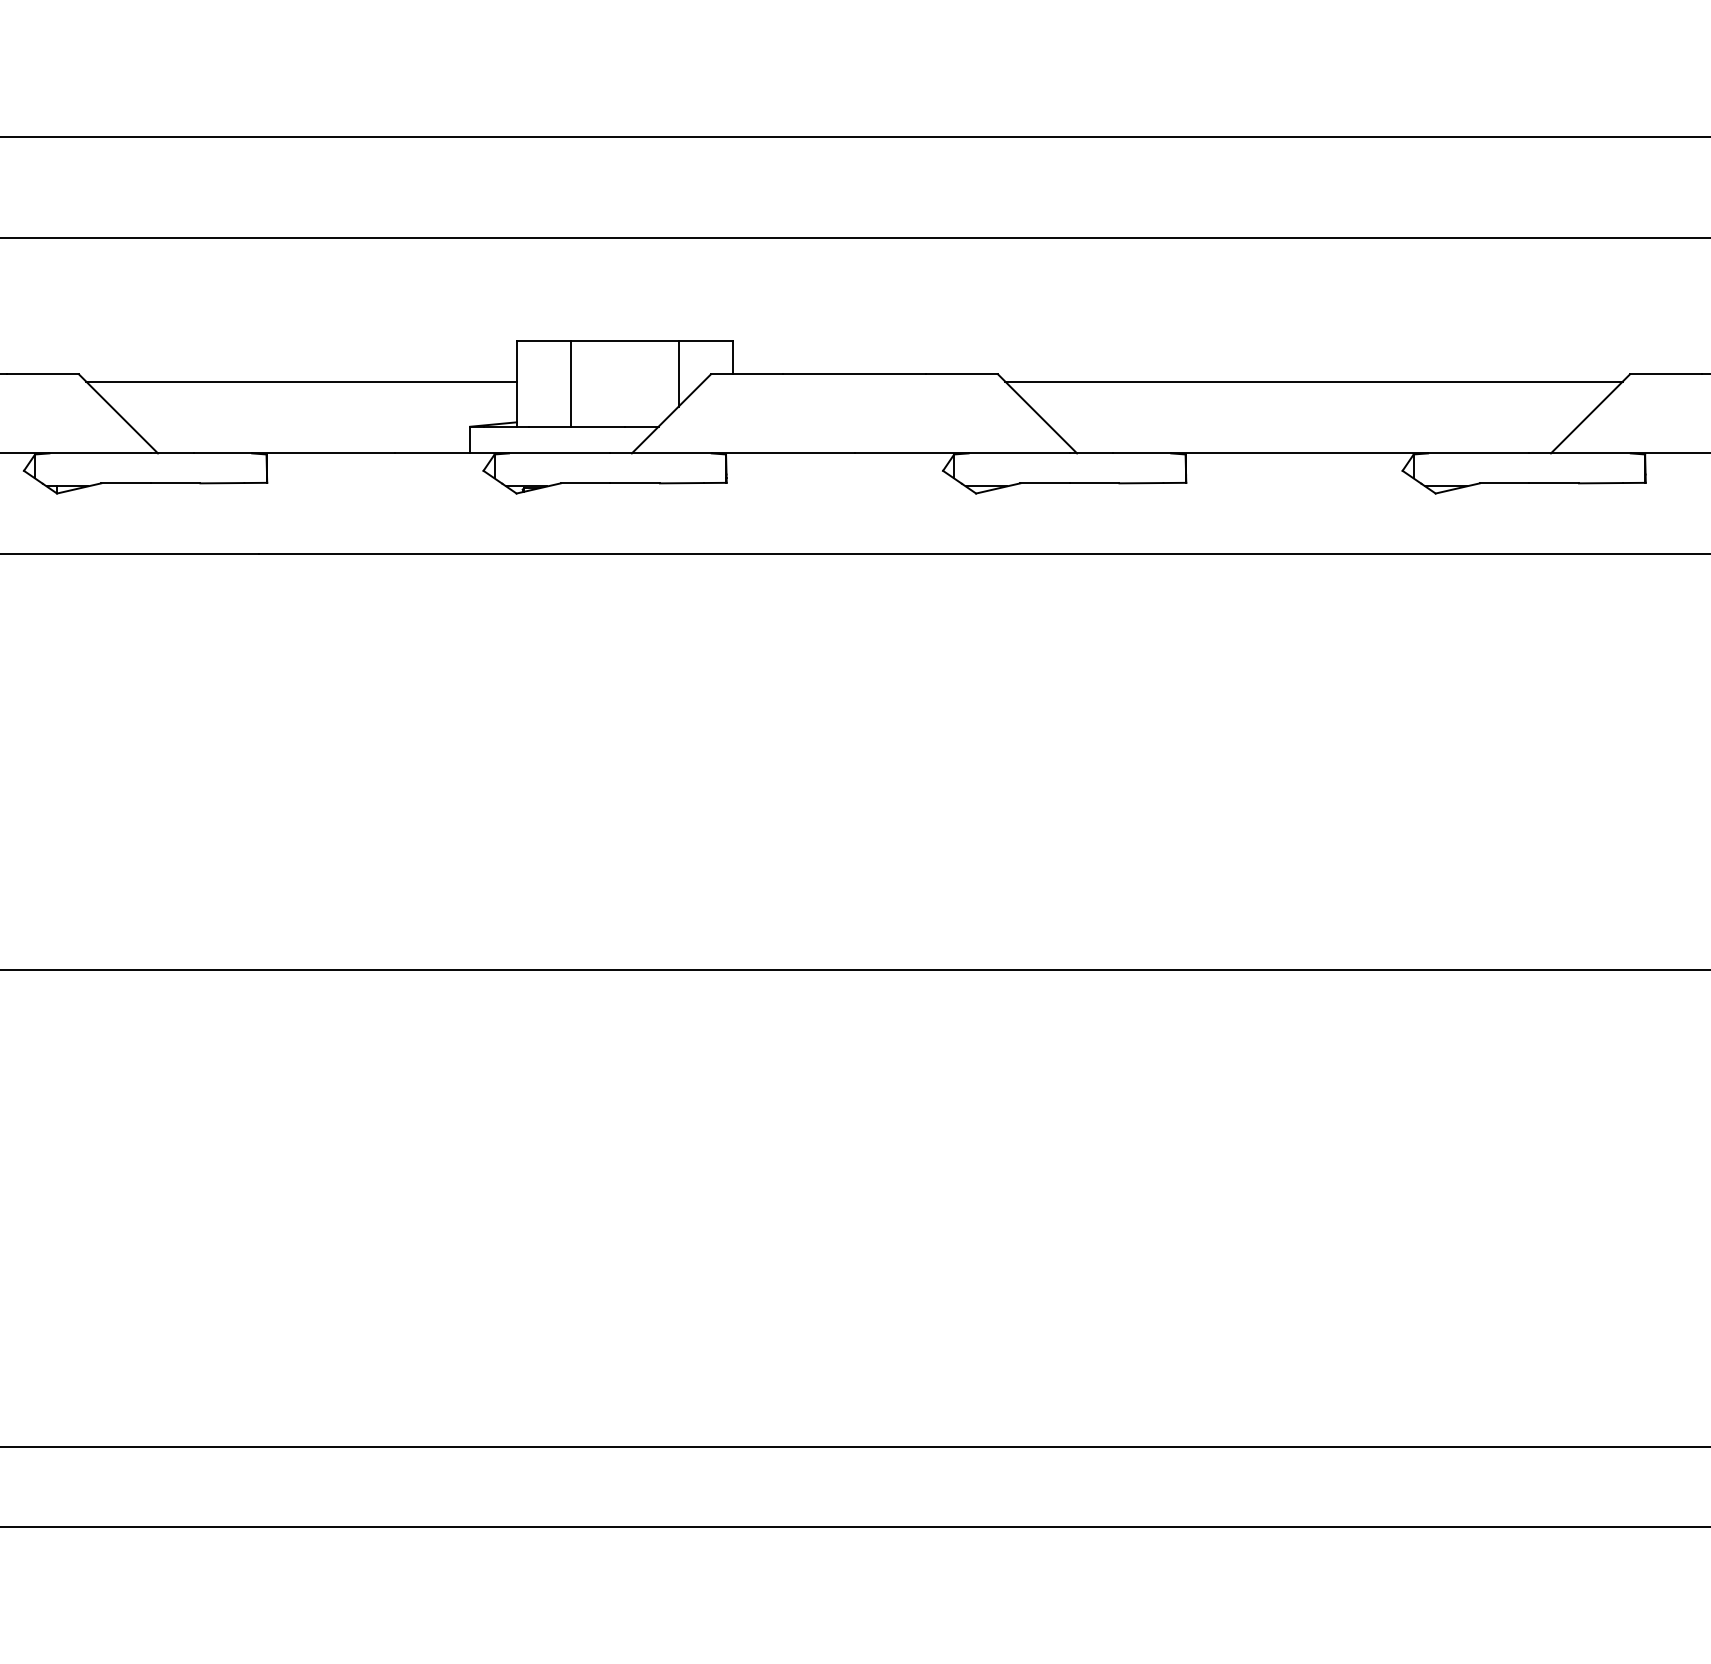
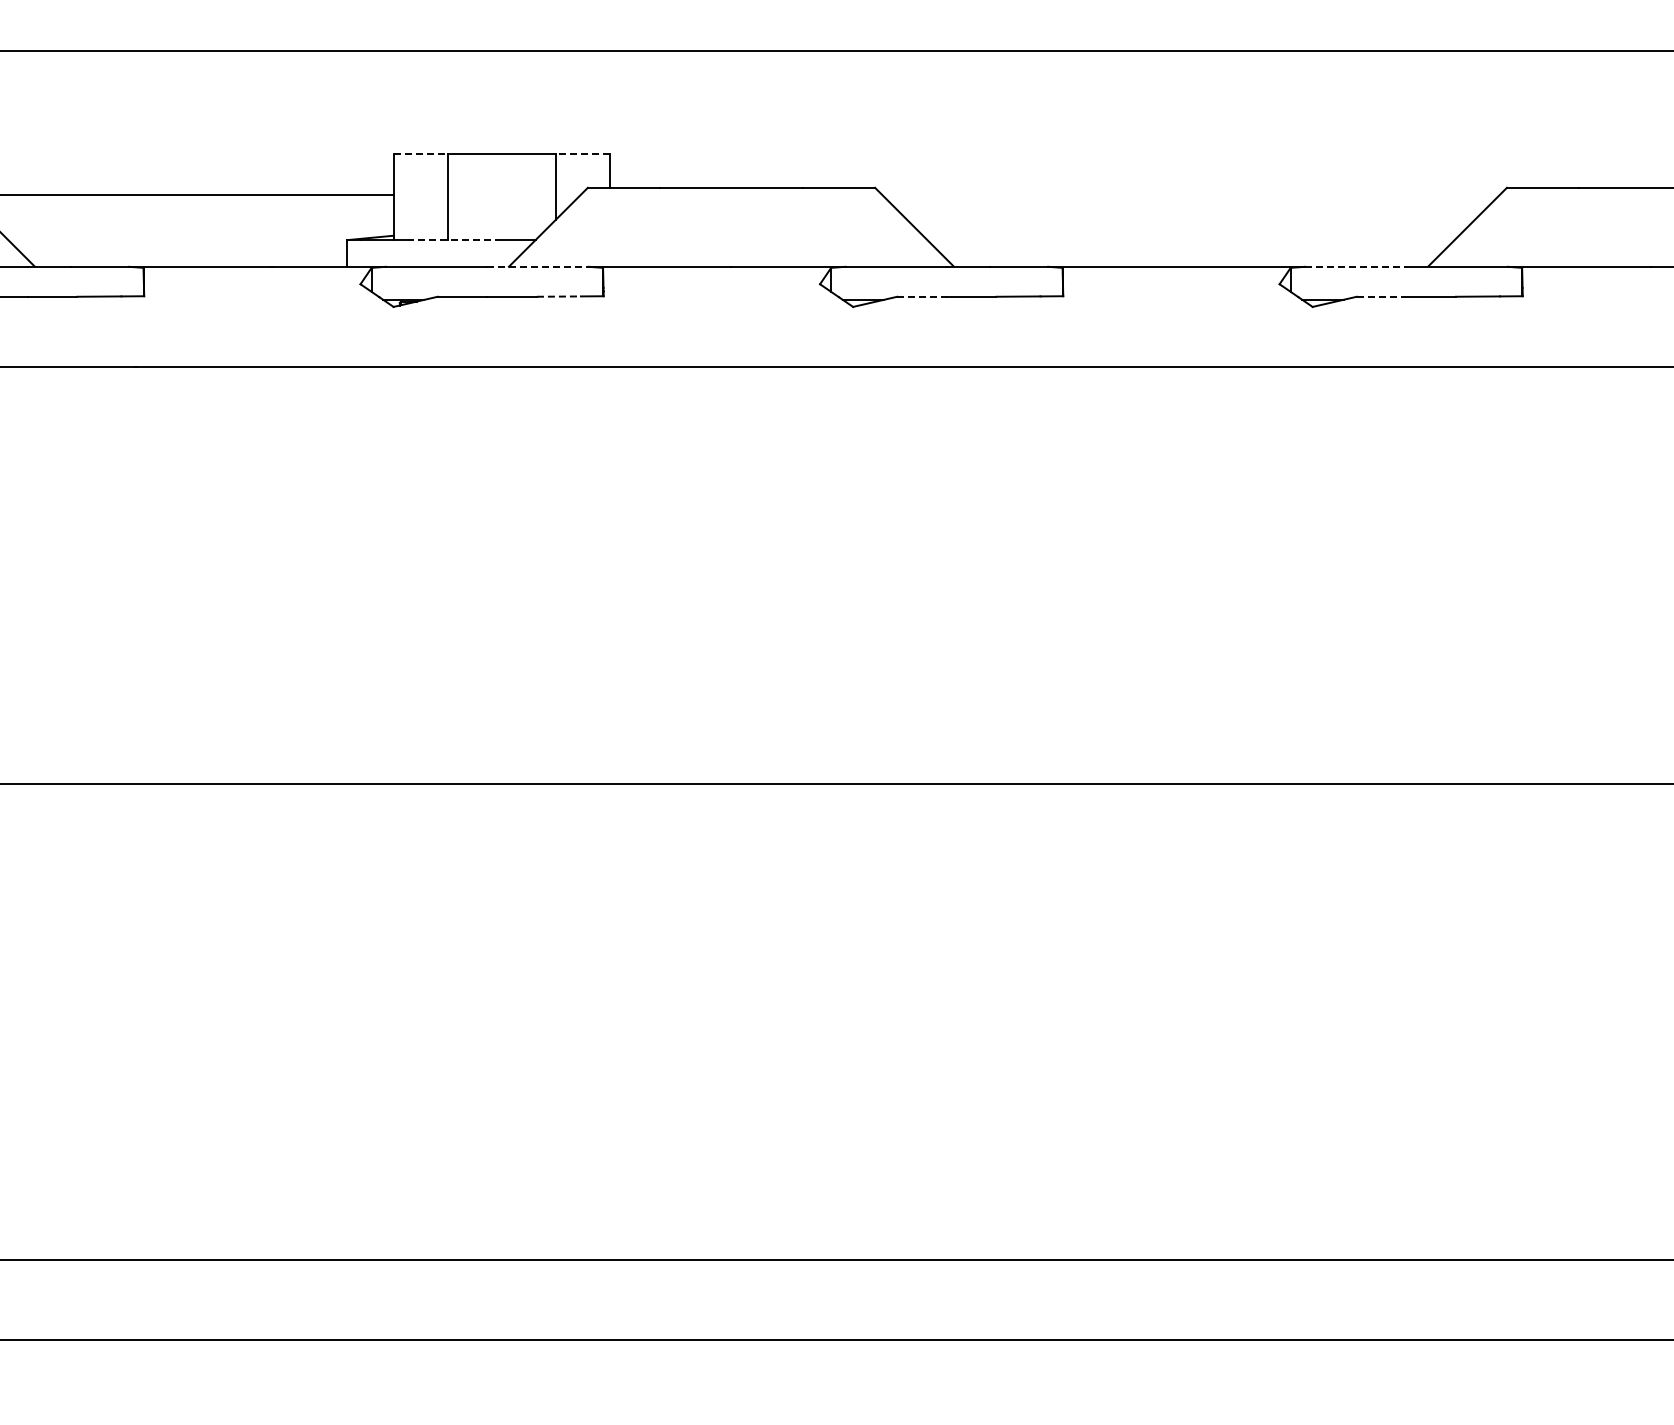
line: (543, 340) -> (420, 153), solid -> dashed
line: (705, 340) -> (582, 153), solid -> dashed
line: (1313, 381) -> (1190, 194), removed
line: (577, 426) -> (454, 239), solid -> dashed
line: (661, 453) -> (538, 266), solid -> dashed
line: (1478, 453) -> (1355, 266), solid -> dashed
line: (682, 483) -> (559, 296), solid -> dashed
line: (1045, 483) -> (922, 296), solid -> dashed
line: (1504, 483) -> (1381, 296), solid -> dashed

